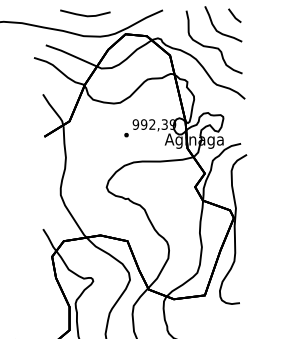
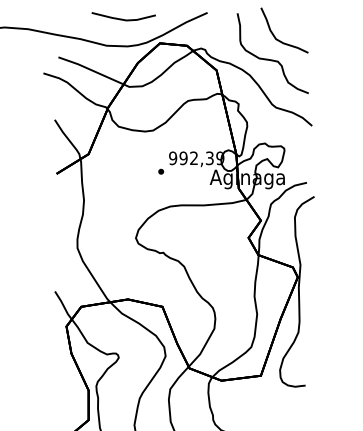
line: (84, 14) -> (122, 18), moved
line: (234, 15) -> (298, 19), removed

